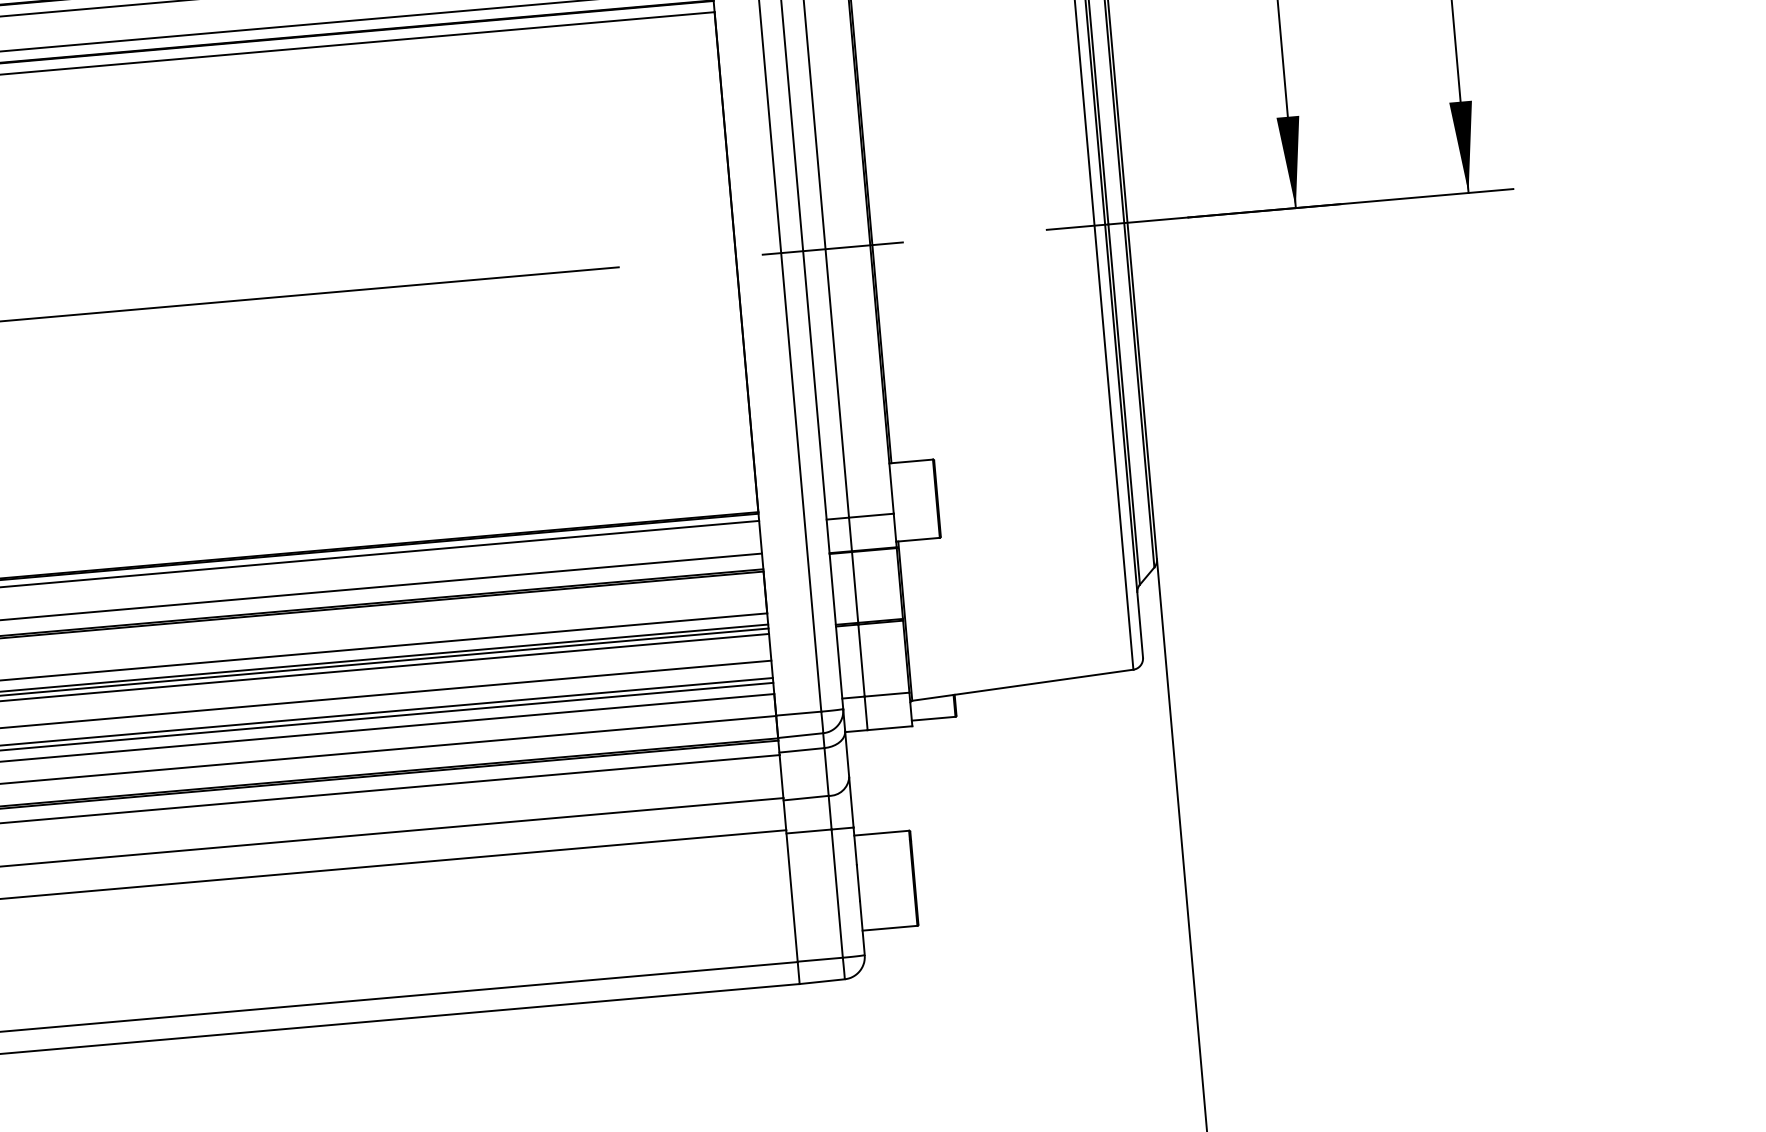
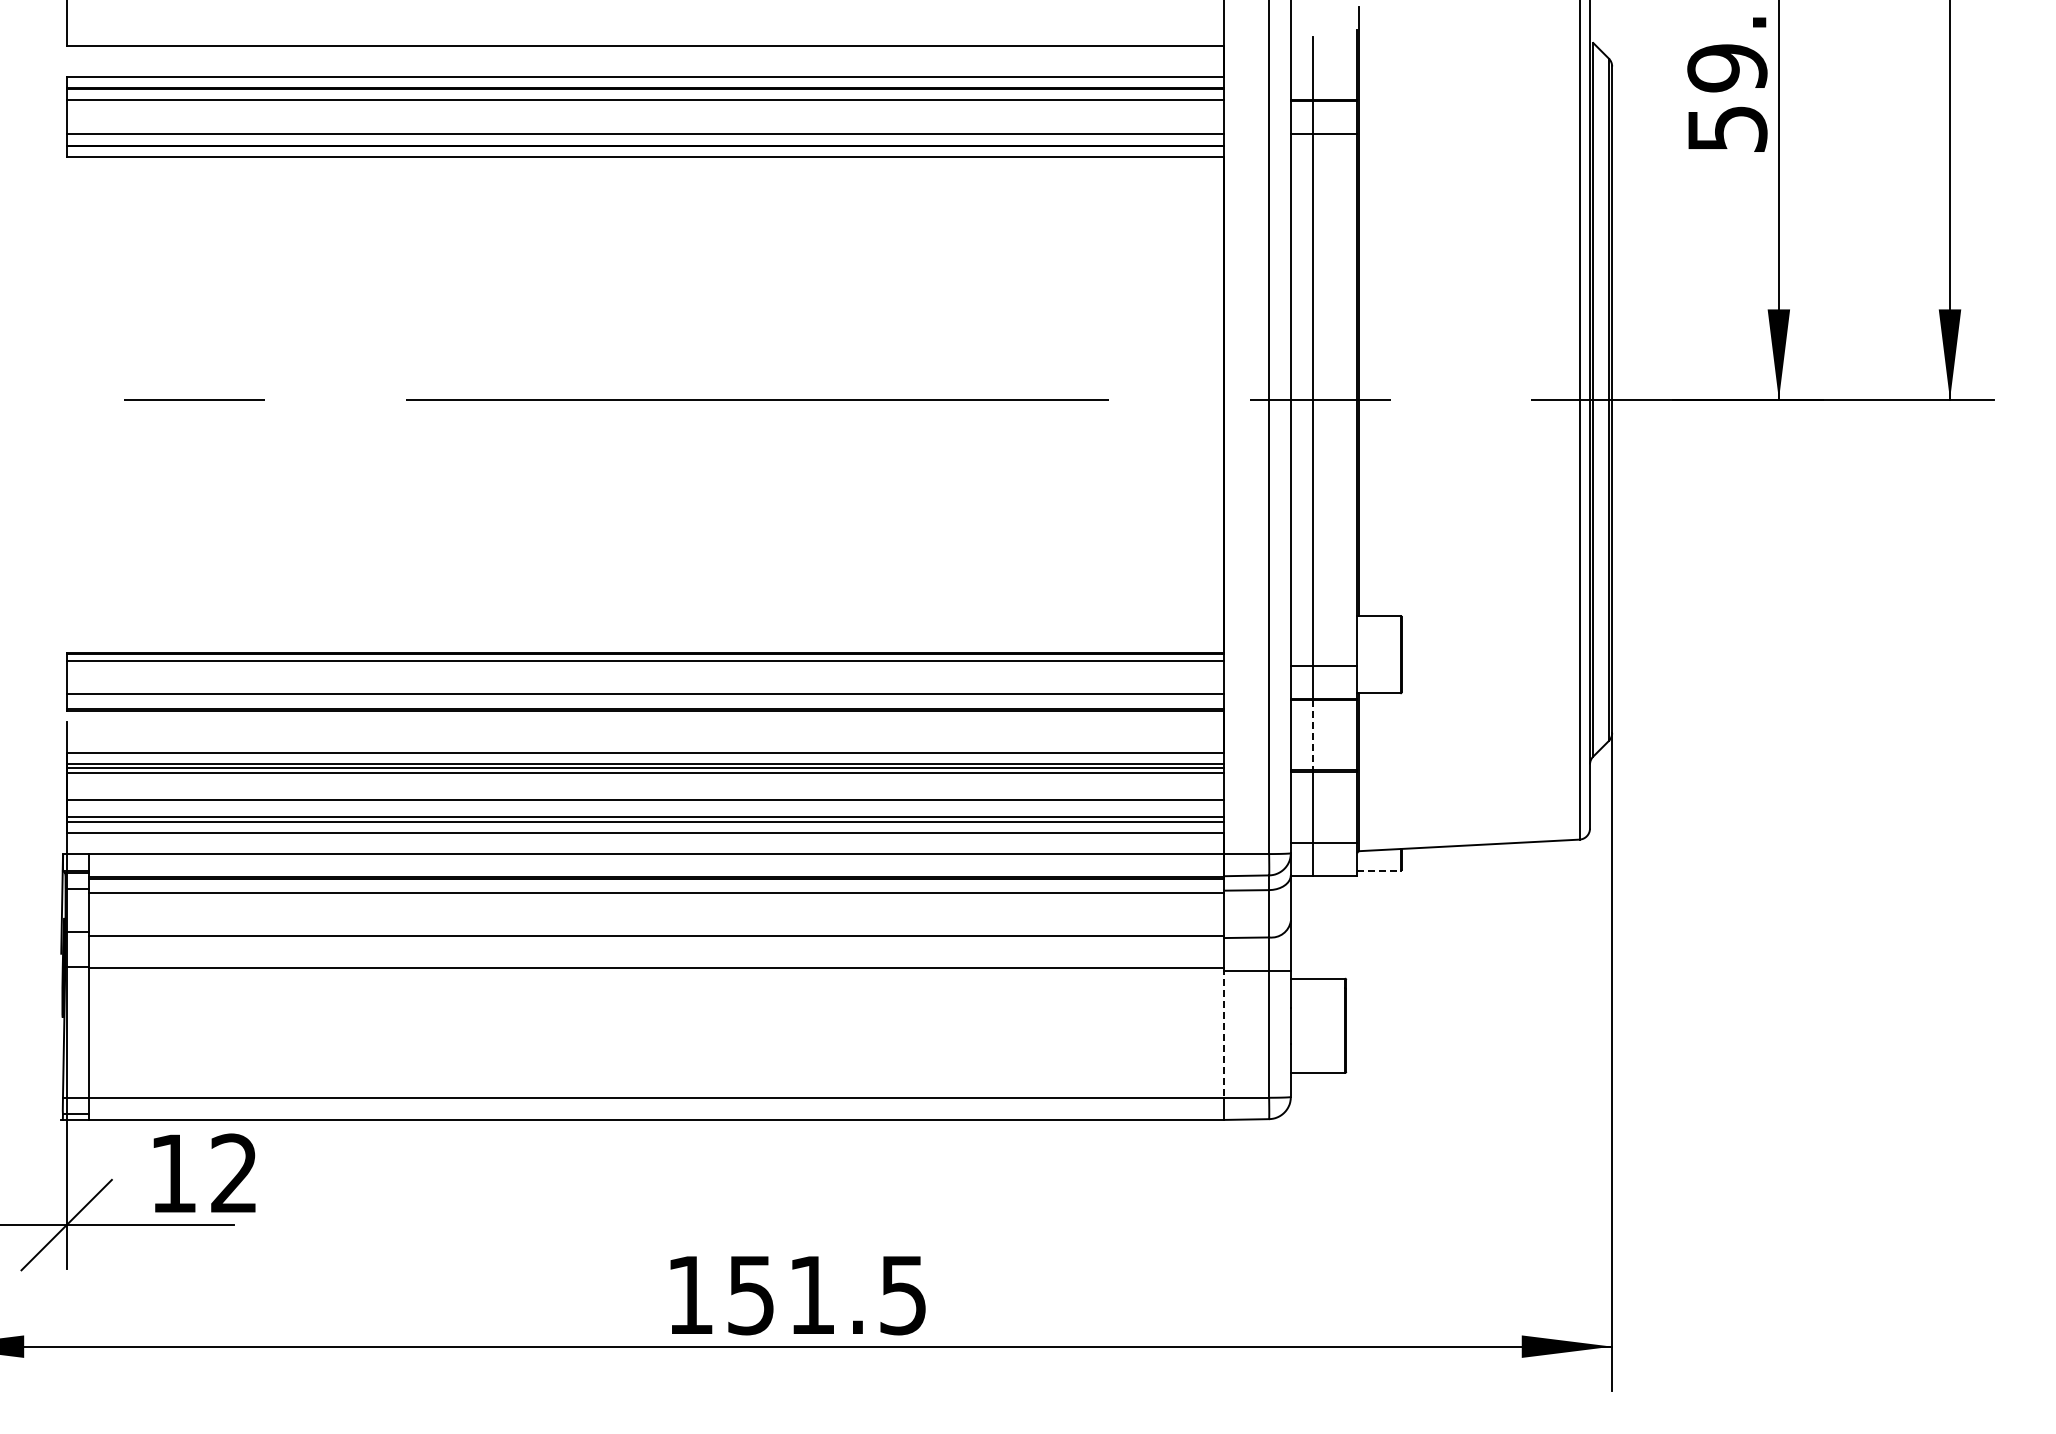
line: (855, 588) -> (1313, 735), solid -> dashed
line: (933, 718) -> (1378, 870), solid -> dashed
line: (792, 896) -> (1224, 1033), solid -> dashed

